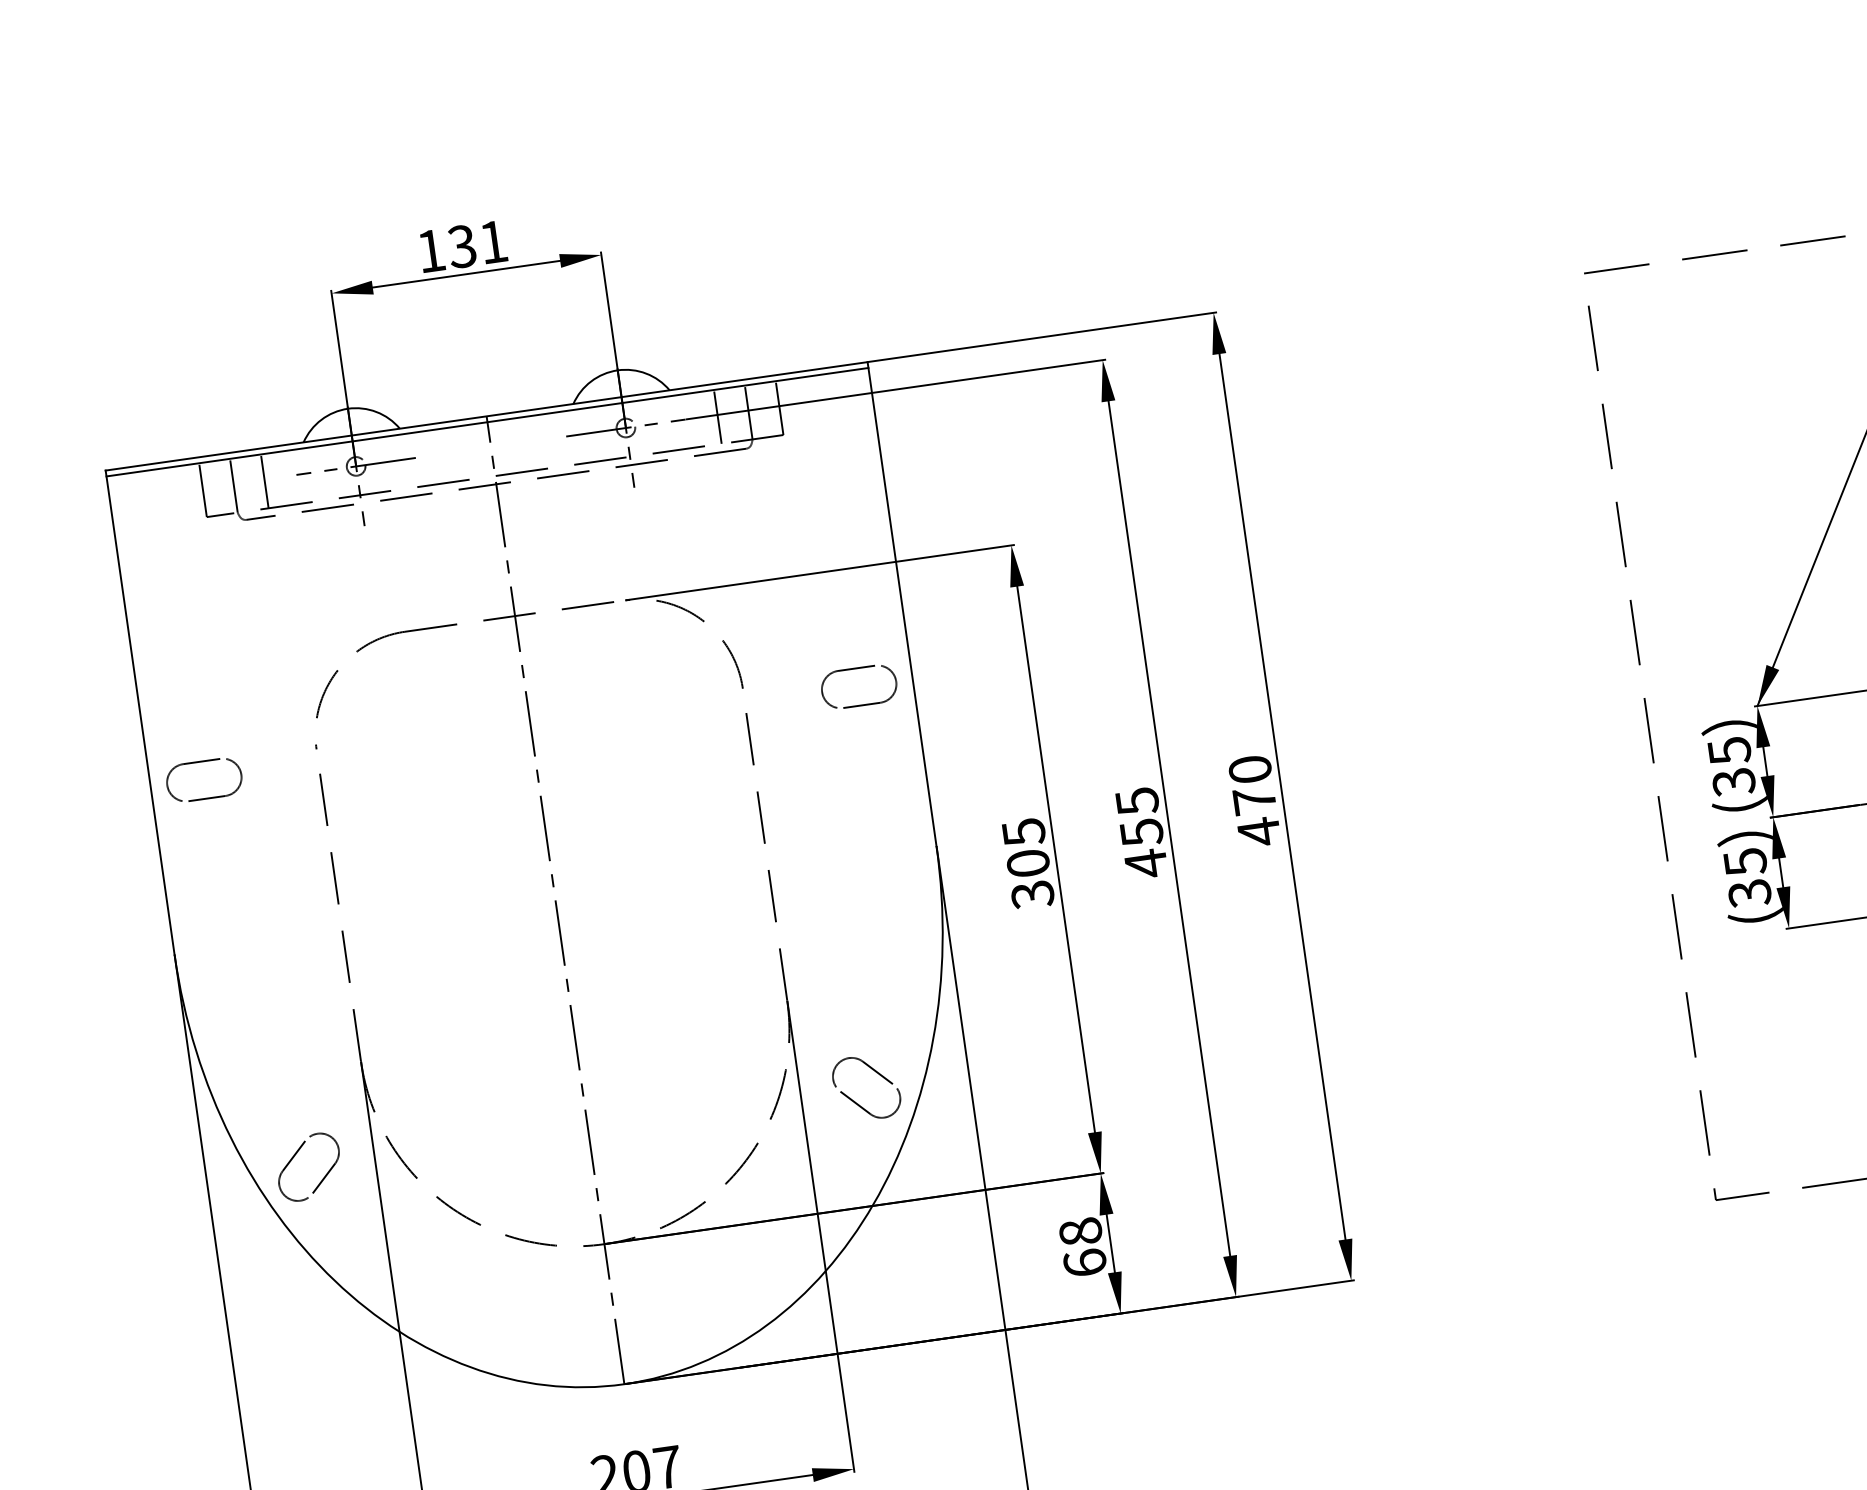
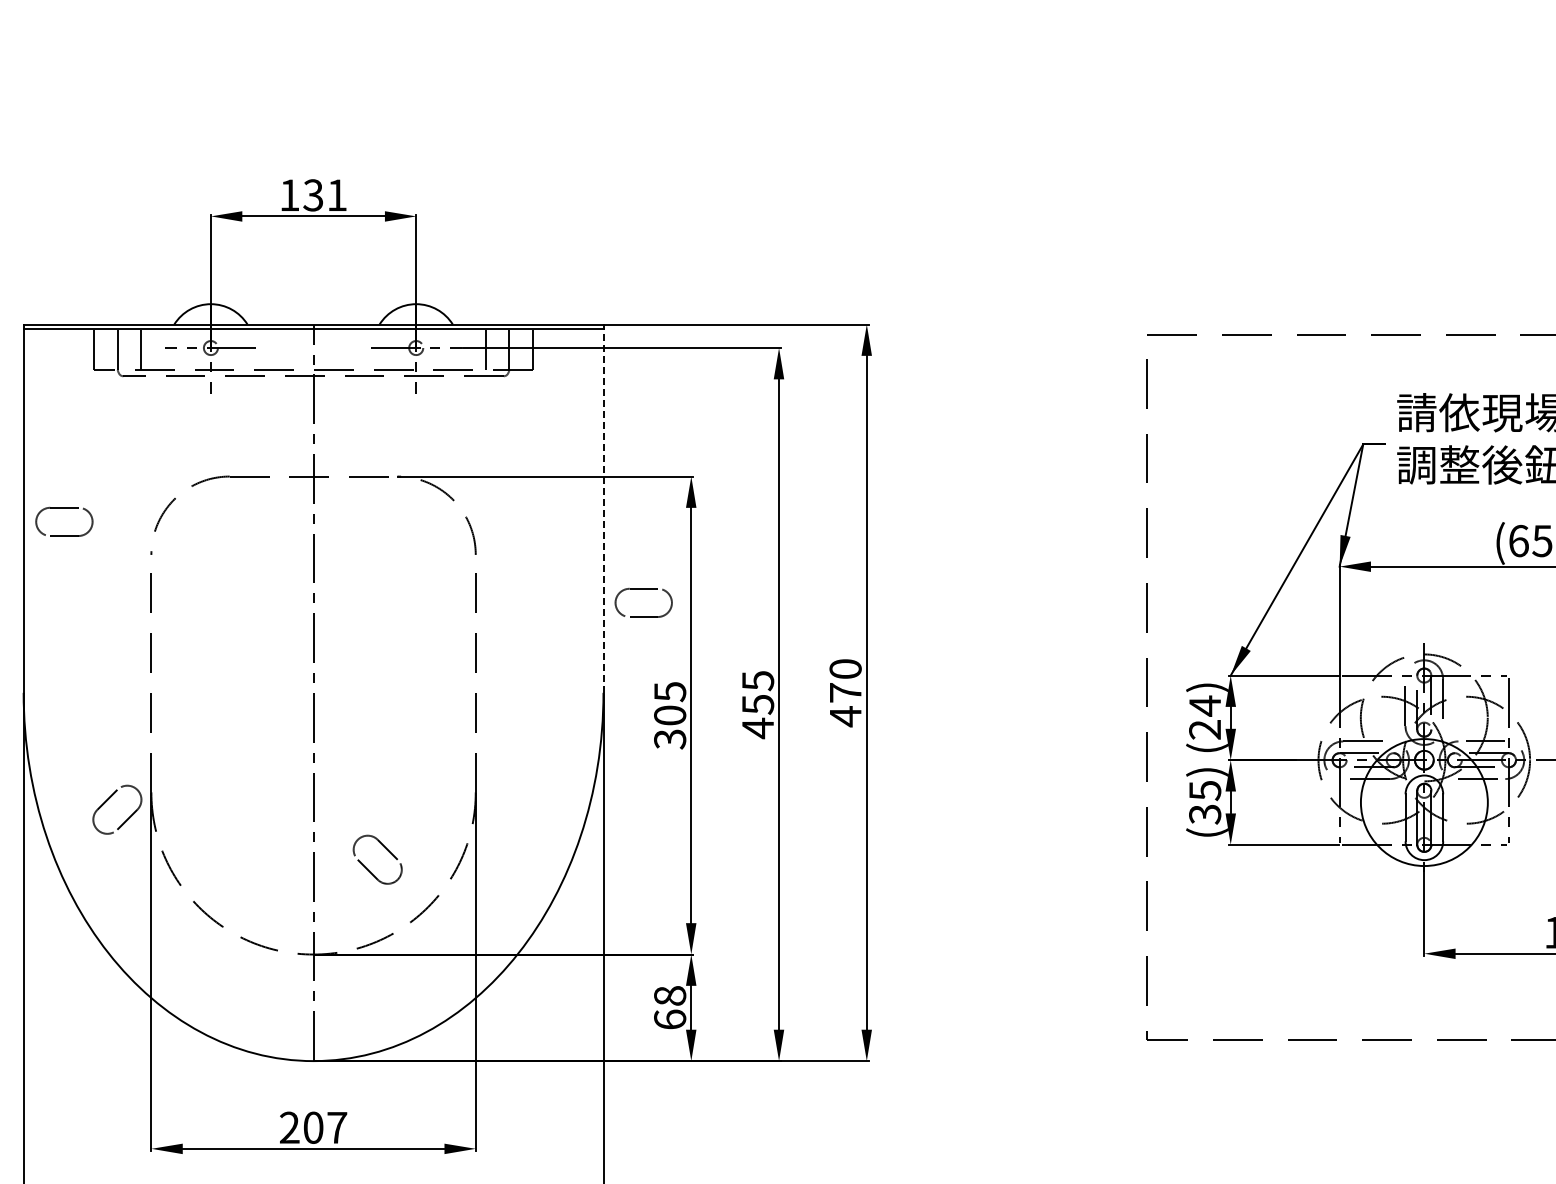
line: (902, 603) -> (603, 508), solid -> dashed
part: (856, 669) -> (643, 589), moved
part: (201, 762) -> (64, 508), moved
text: (1732, 765) -> (1205, 717), (35) -> (24)
part: (876, 1072) -> (386, 849), moved
part: (295, 1156) -> (108, 800), moved

